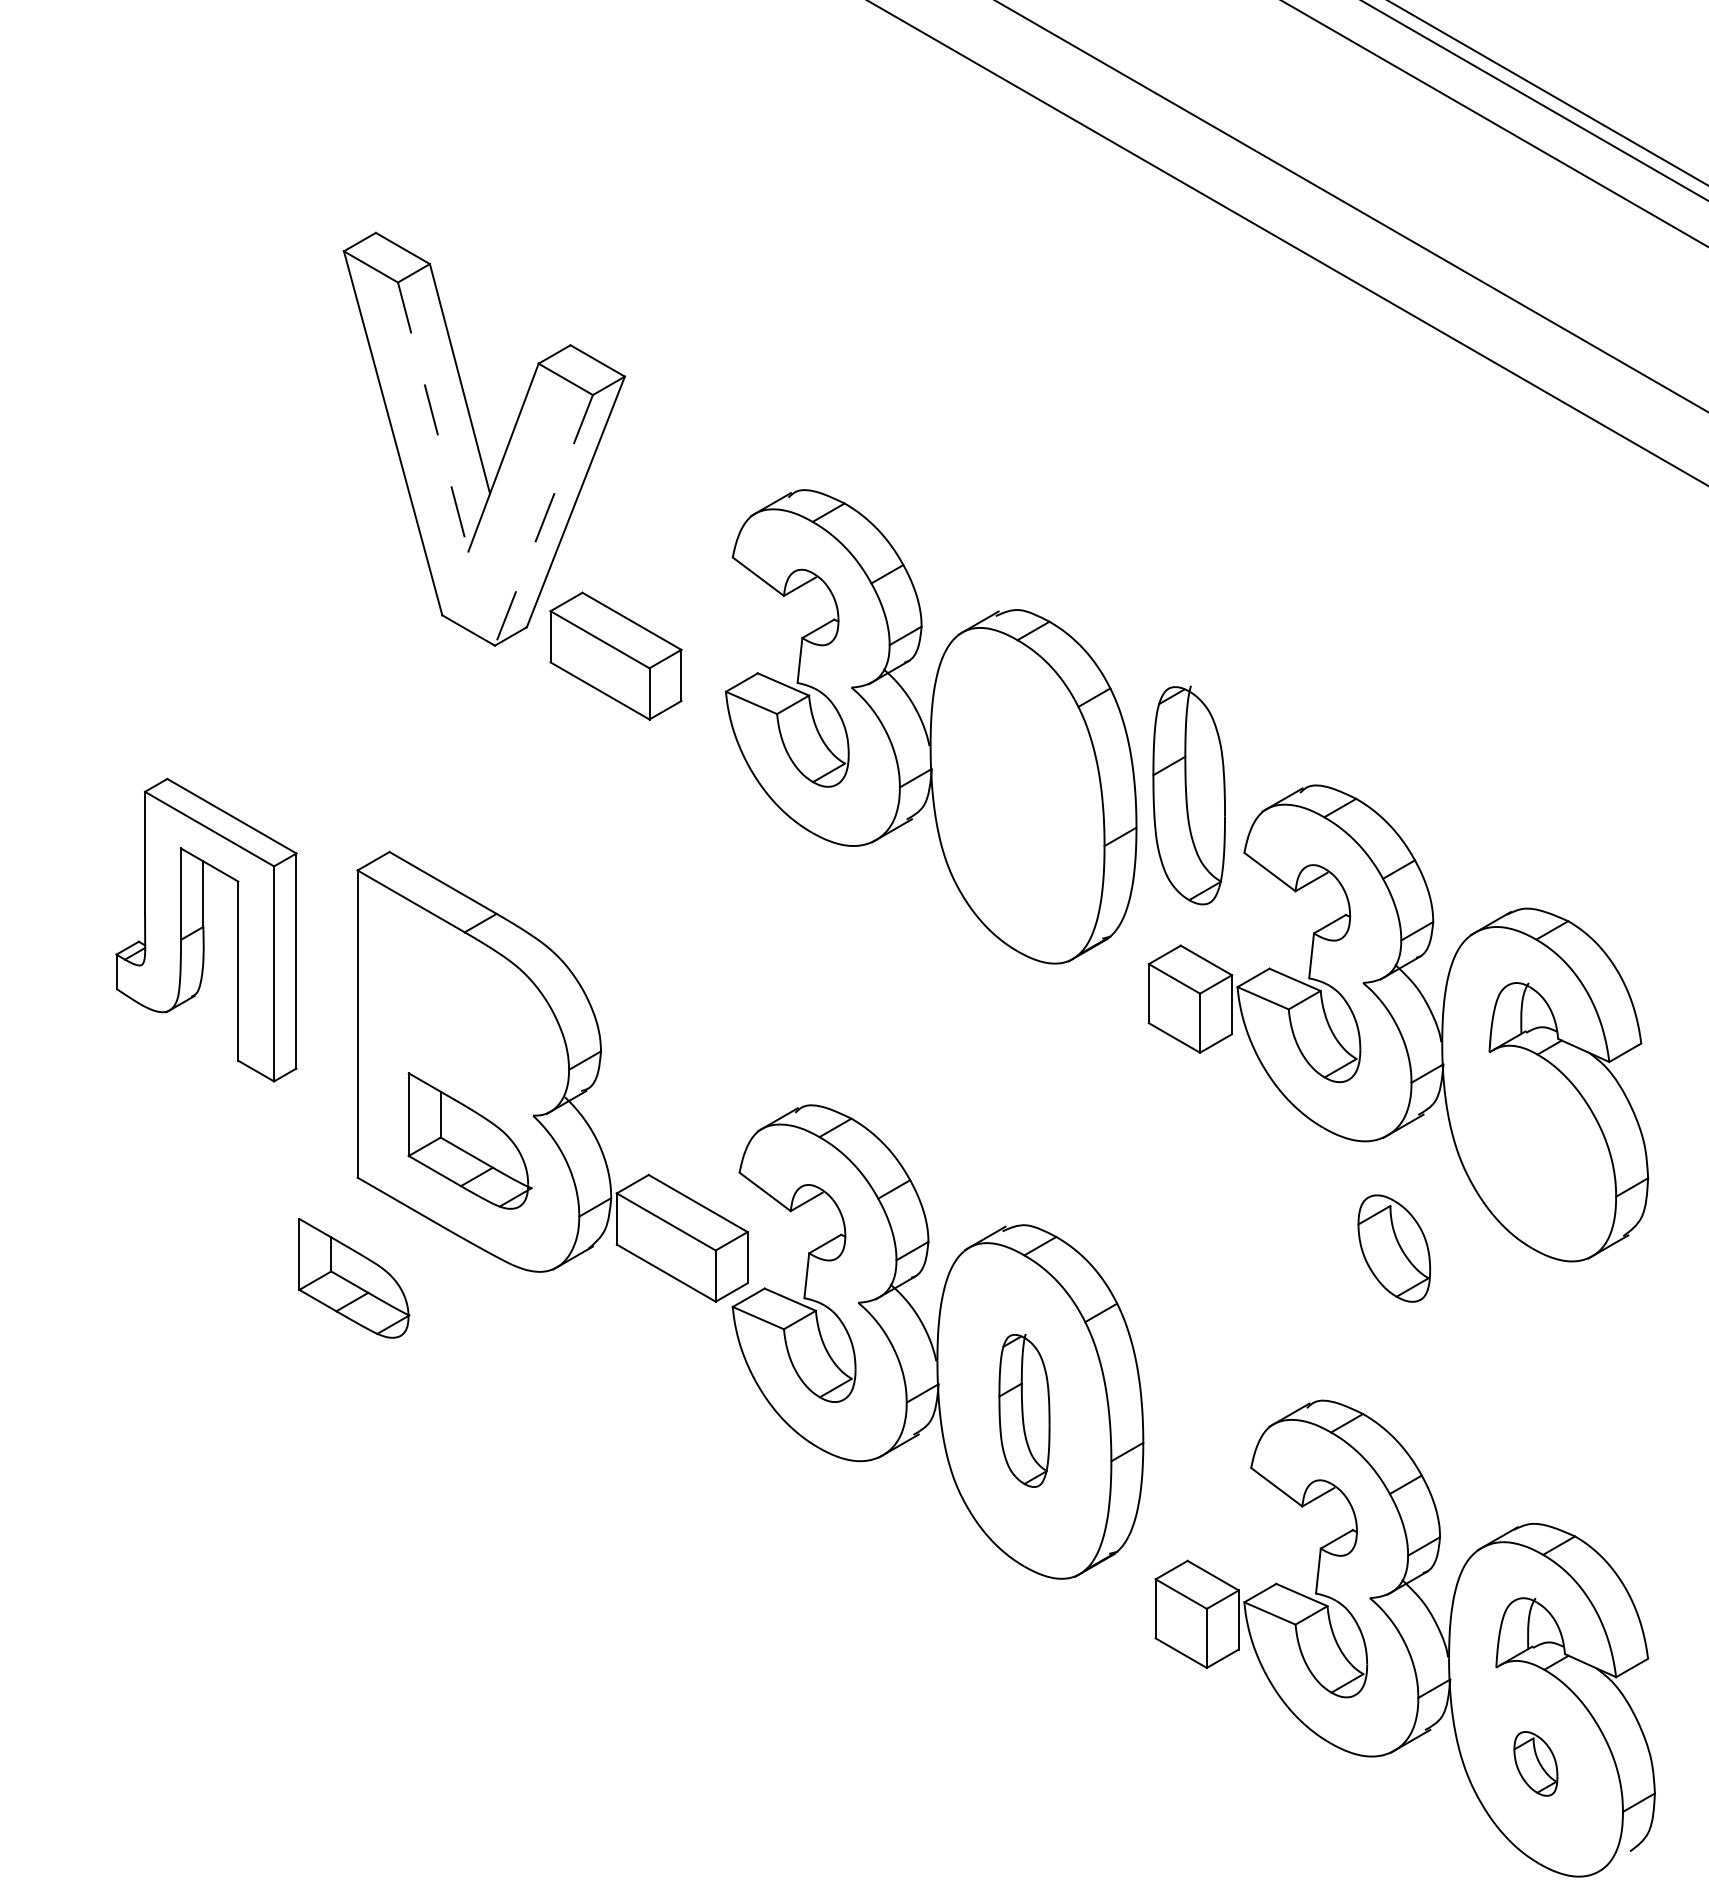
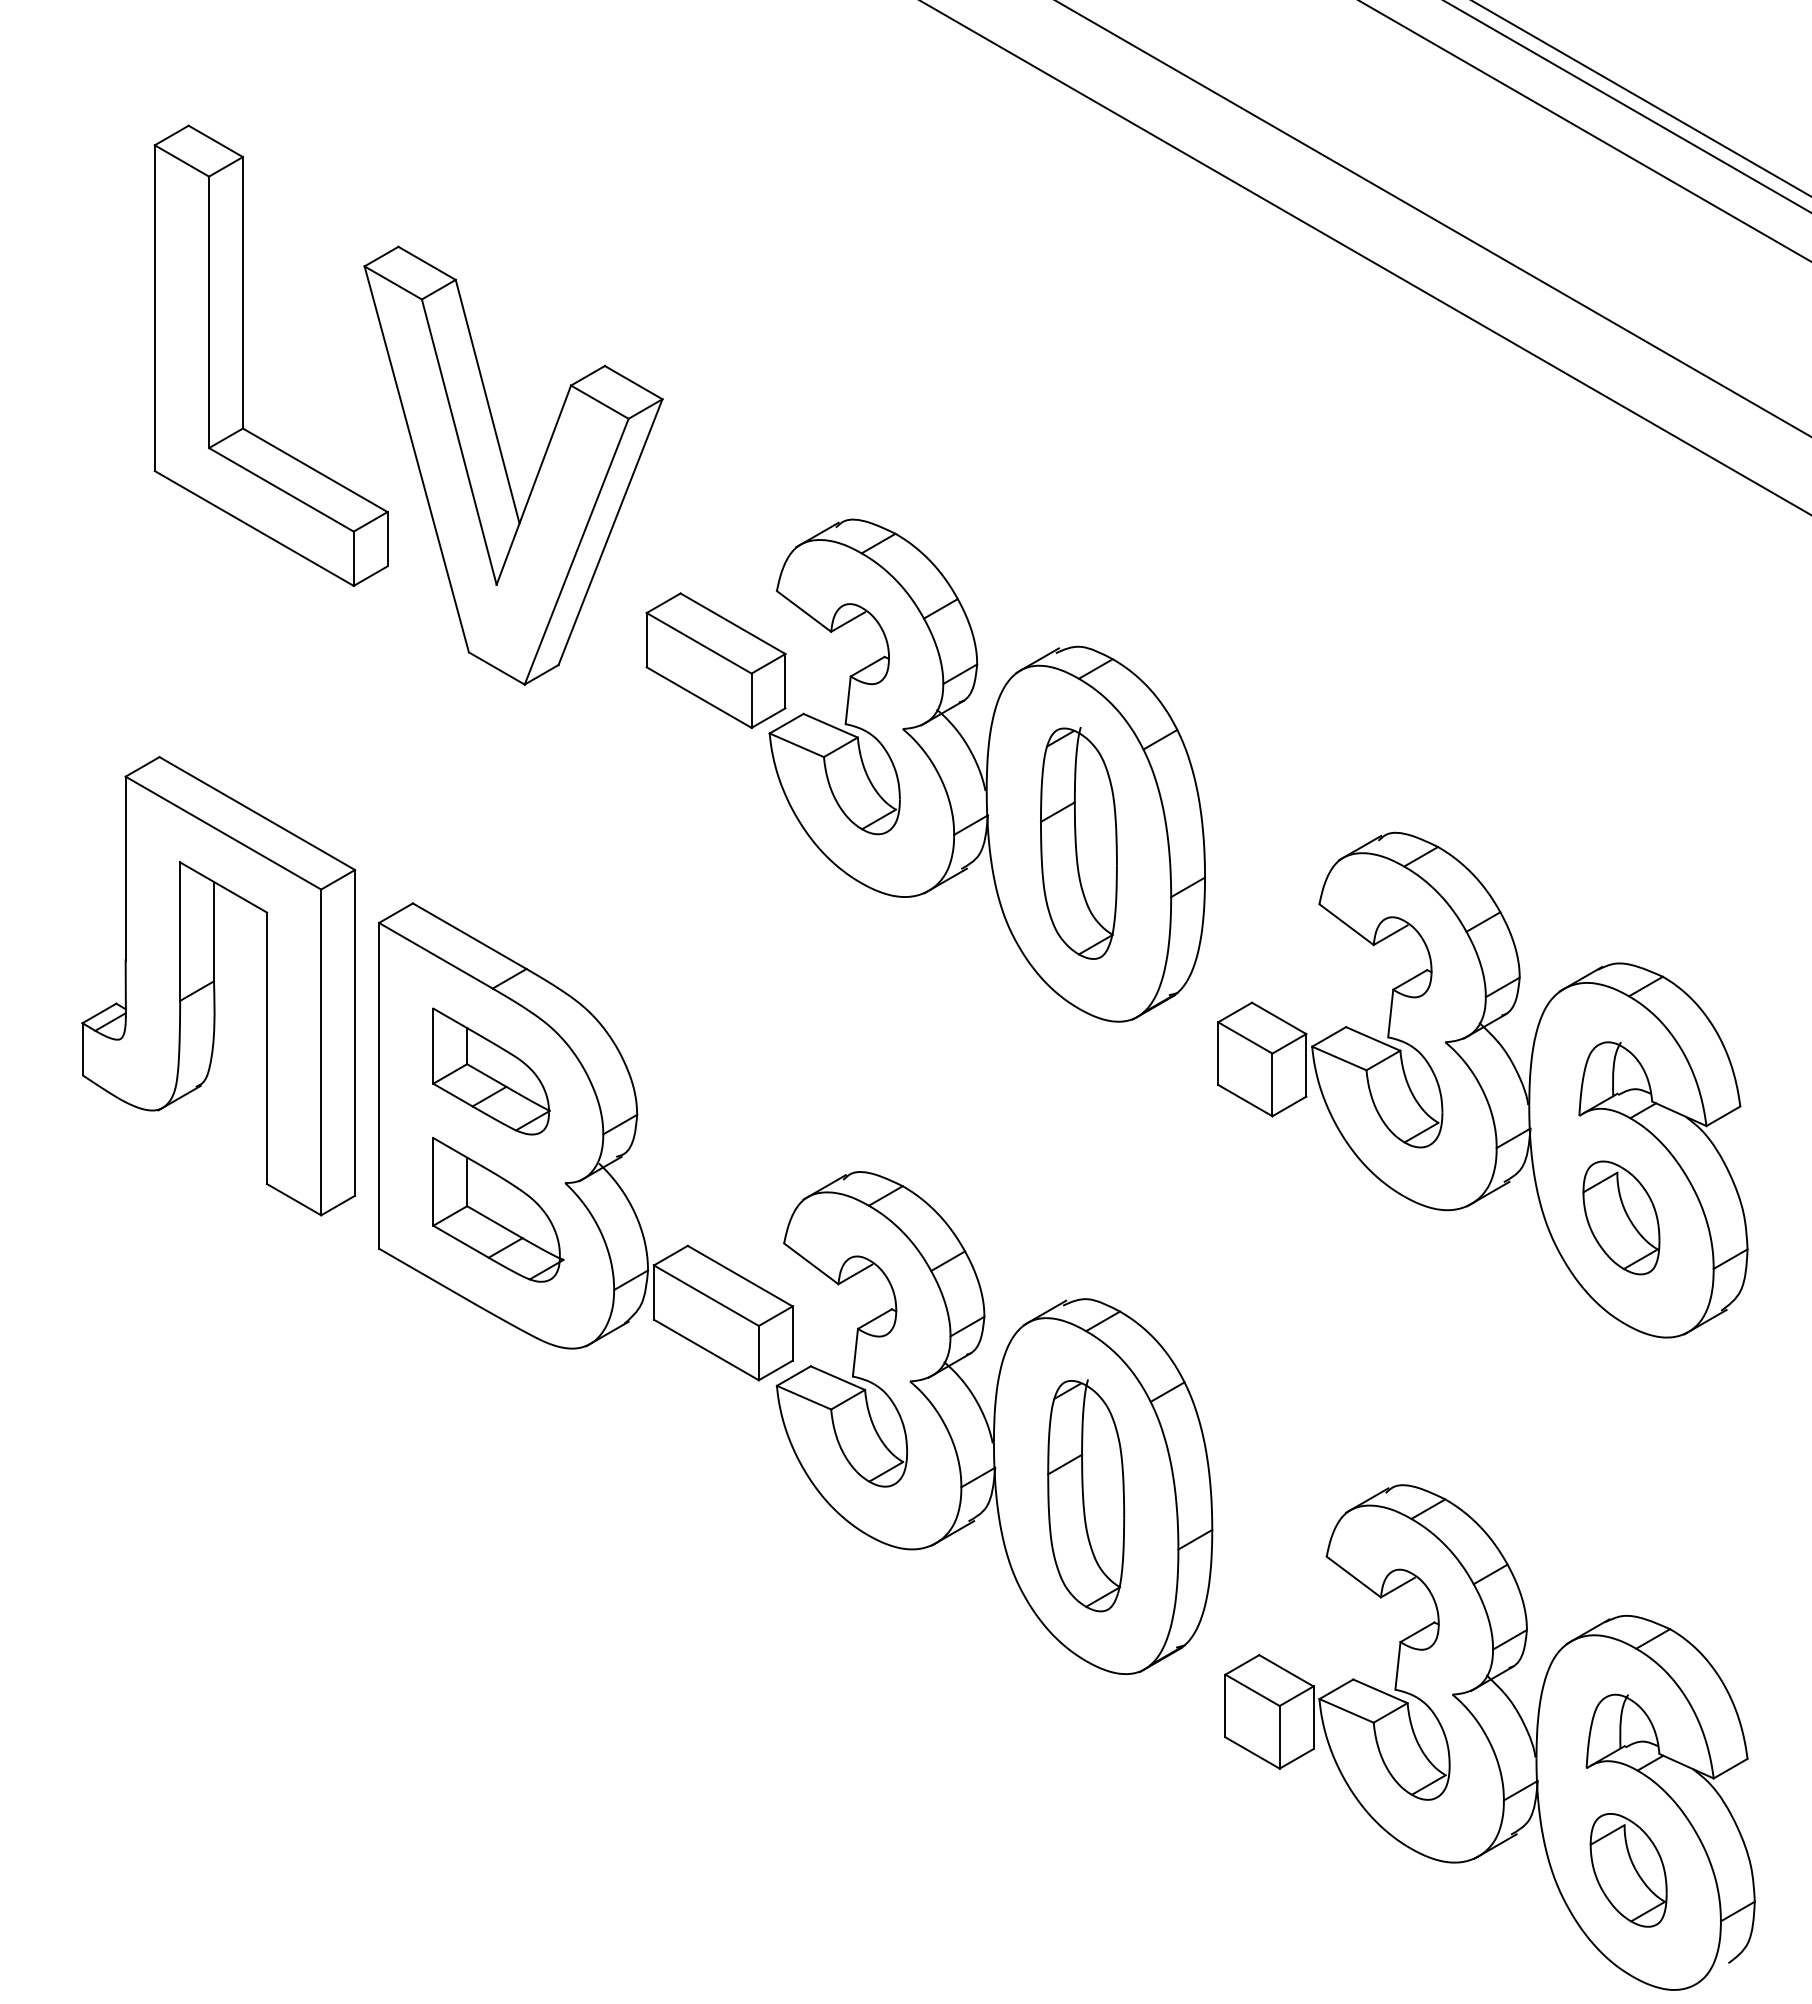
part: (229, 335) -> (243, 355), added
line: (433, 417) -> (459, 442), dashed -> solid
line: (543, 520) -> (576, 551), dashed -> solid
part: (615, 655) -> (715, 660), moved
part: (1188, 795) -> (1078, 843), moved
part: (206, 930) -> (218, 986), size x1.43
part: (1394, 1248) -> (1621, 1217), moved
part: (354, 1278) -> (491, 1071), moved
part: (1024, 1410) -> (1086, 1495), size x1.43
part: (1535, 1763) -> (1628, 1870), size x1.67

